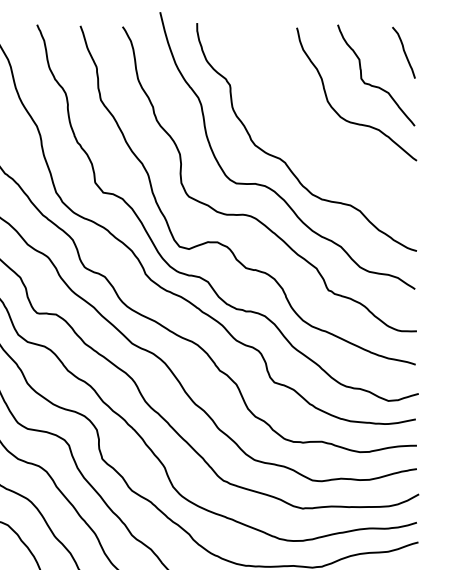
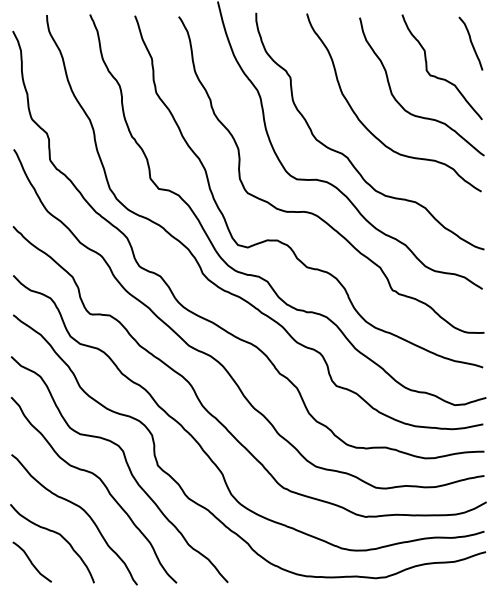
curve: (304, 133) -> (367, 127), added

